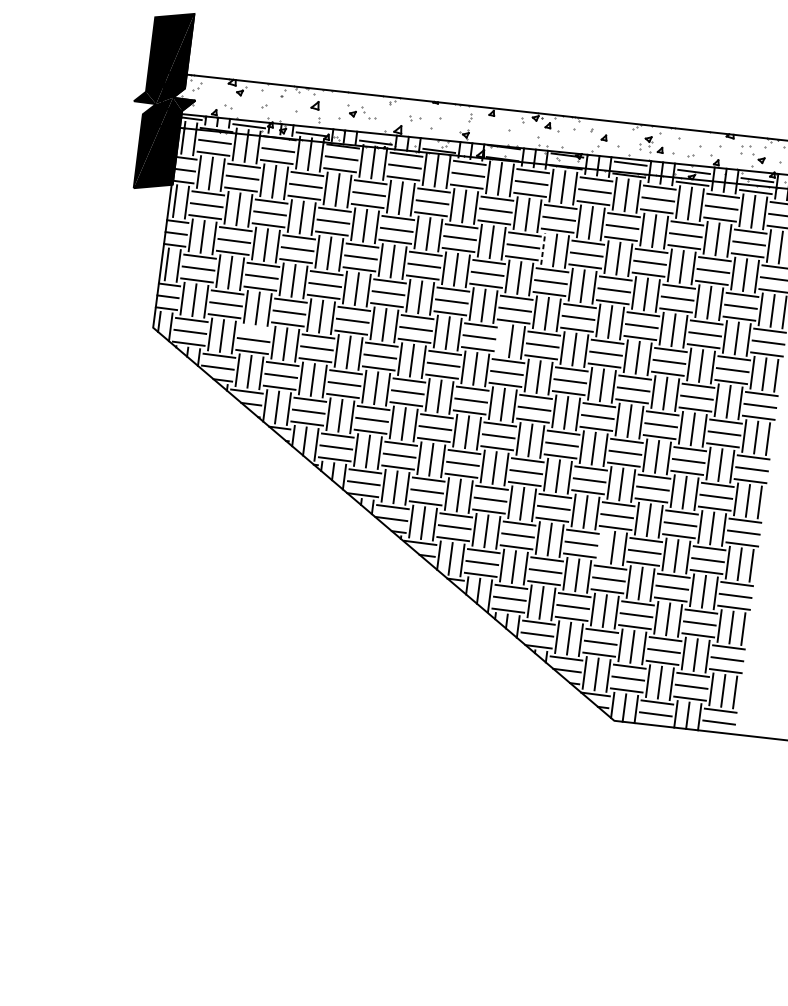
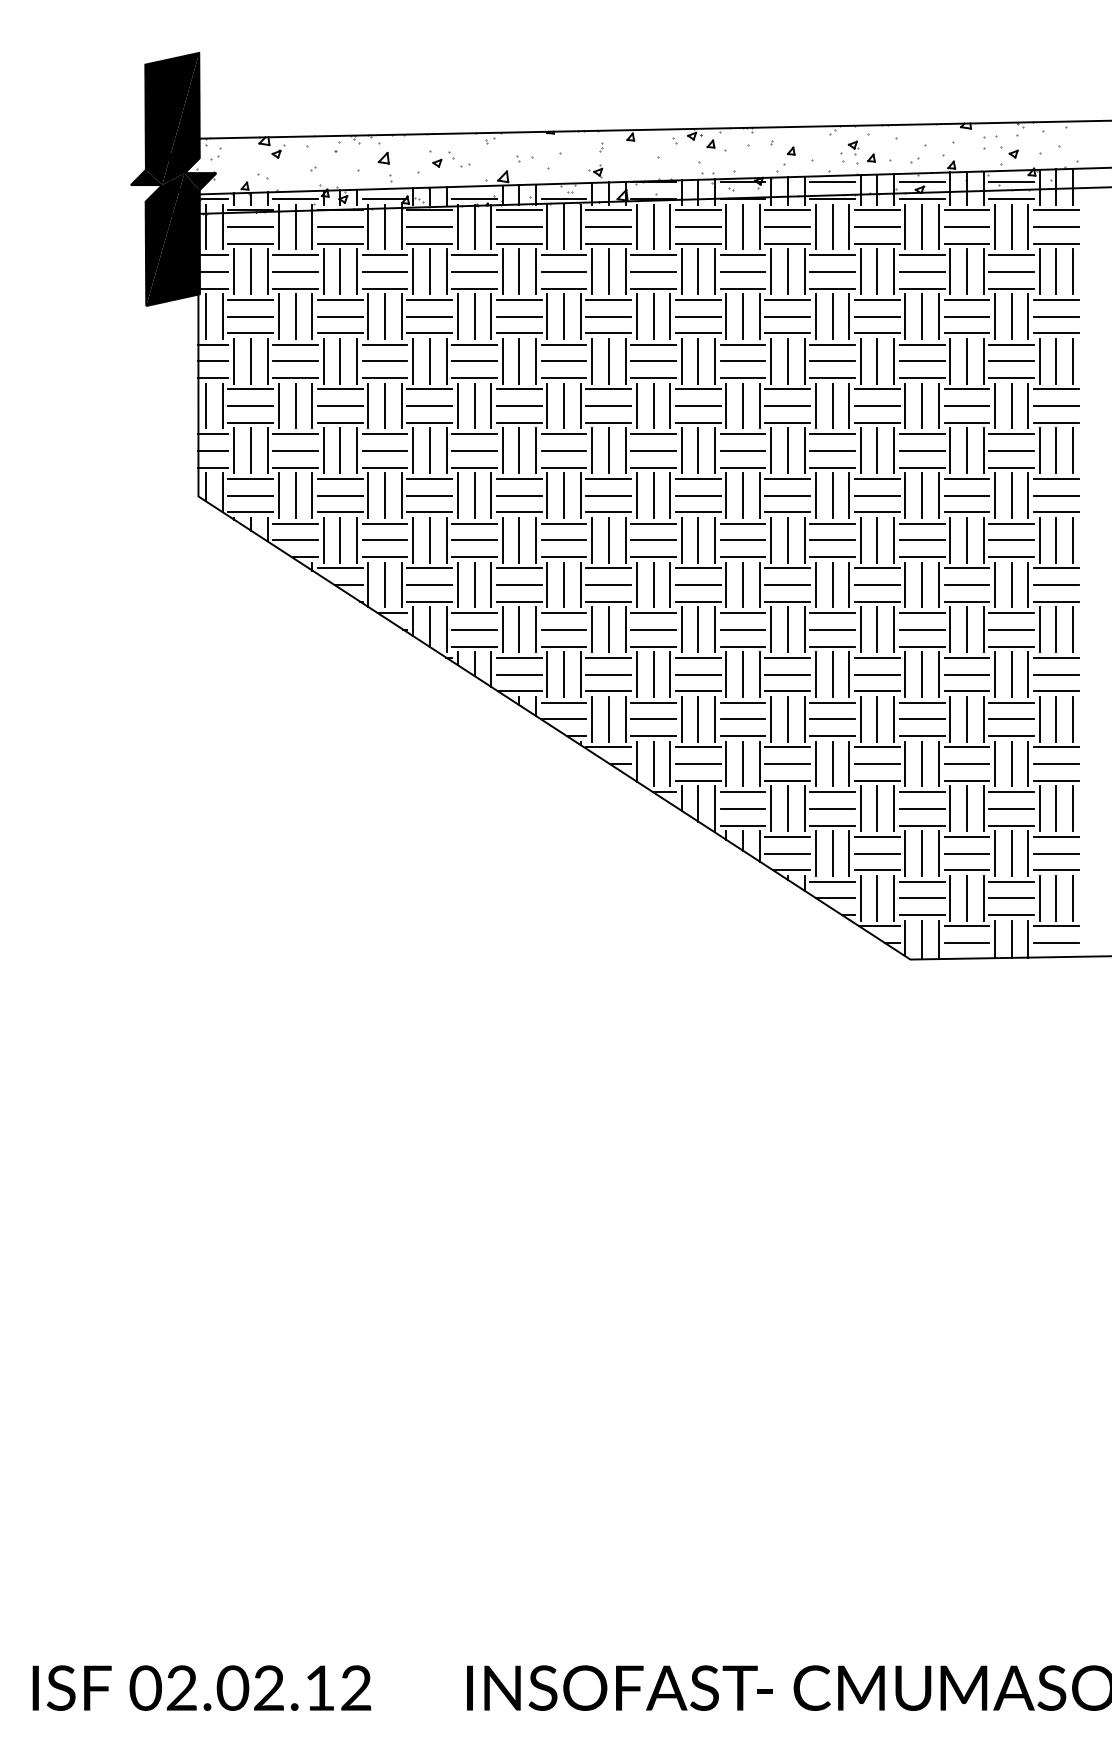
line: (543, 248) -> (726, 316), dashed -> solid
line: (254, 327) -> (339, 478), added
line: (499, 339) -> (681, 450), added
line: (601, 545) -> (860, 718), added

